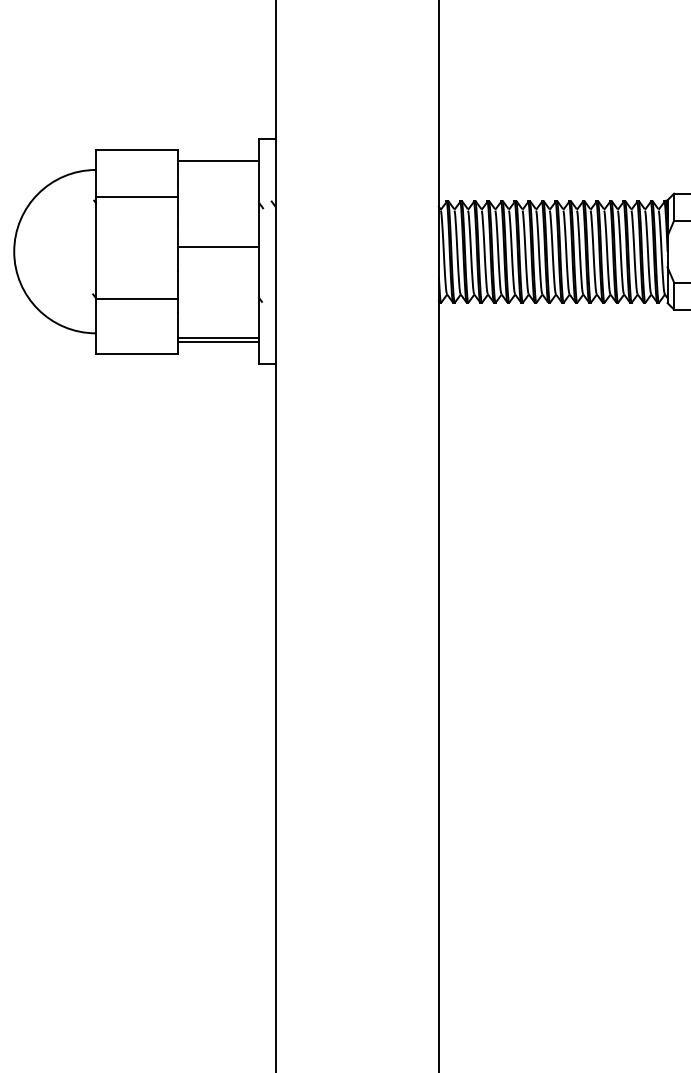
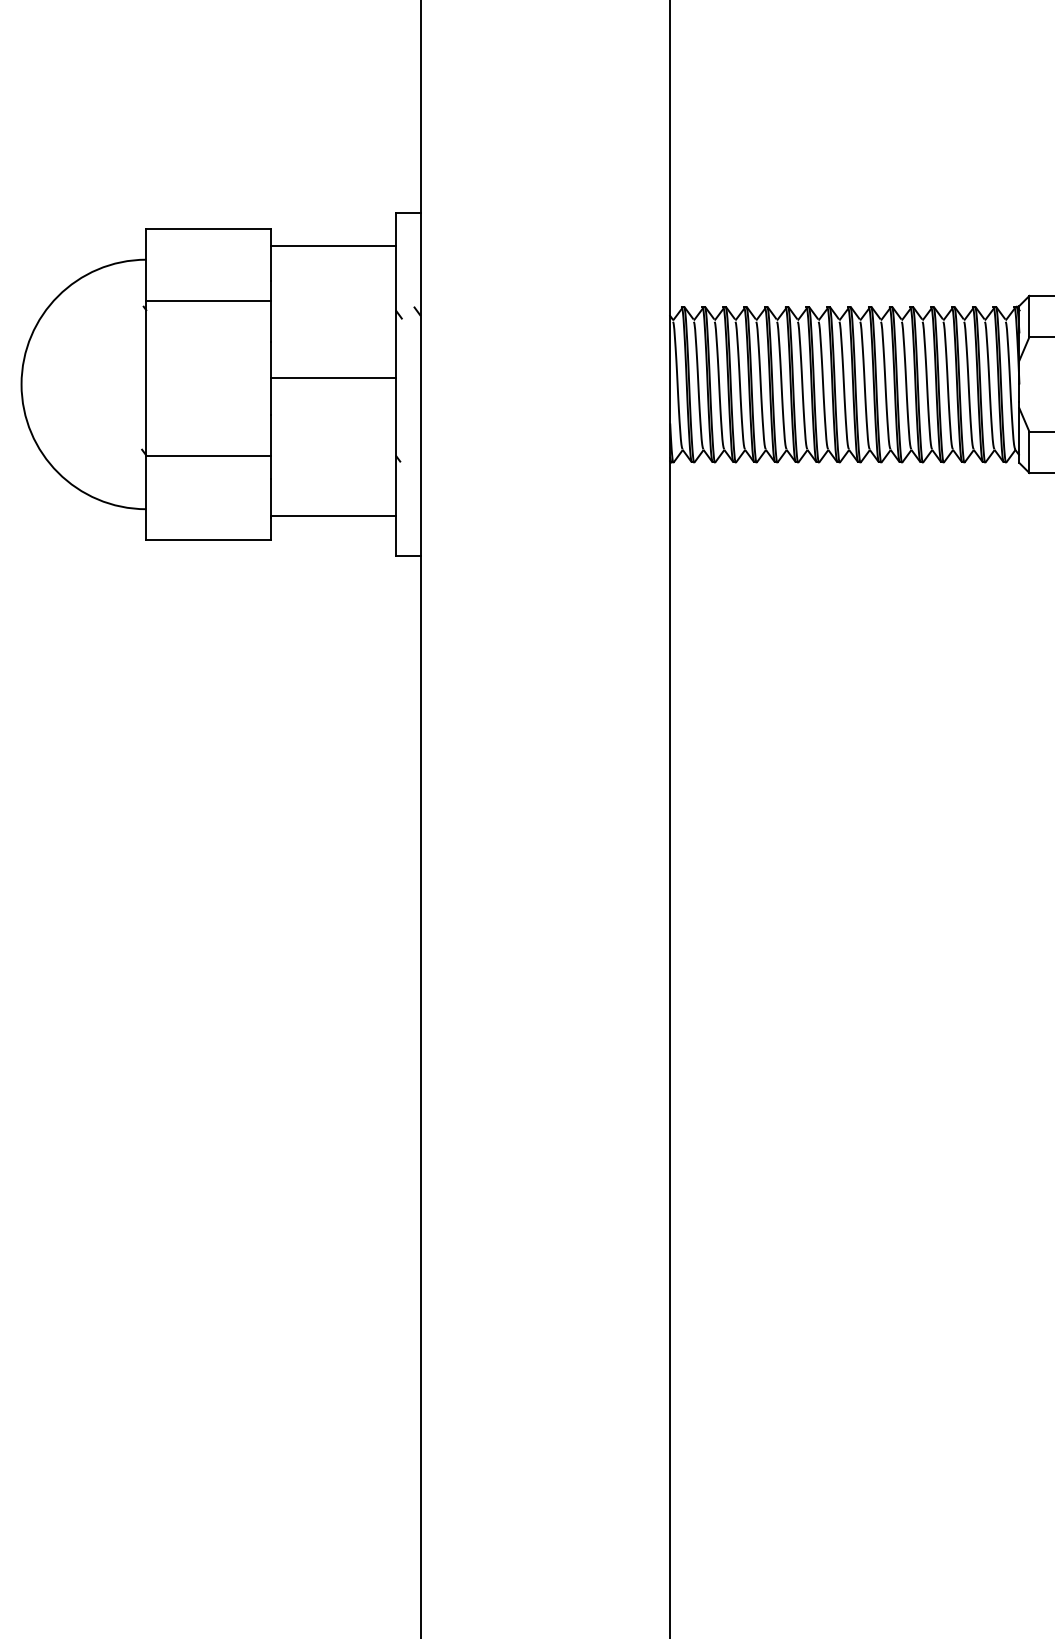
line: (218, 342) -> (333, 523), removed

